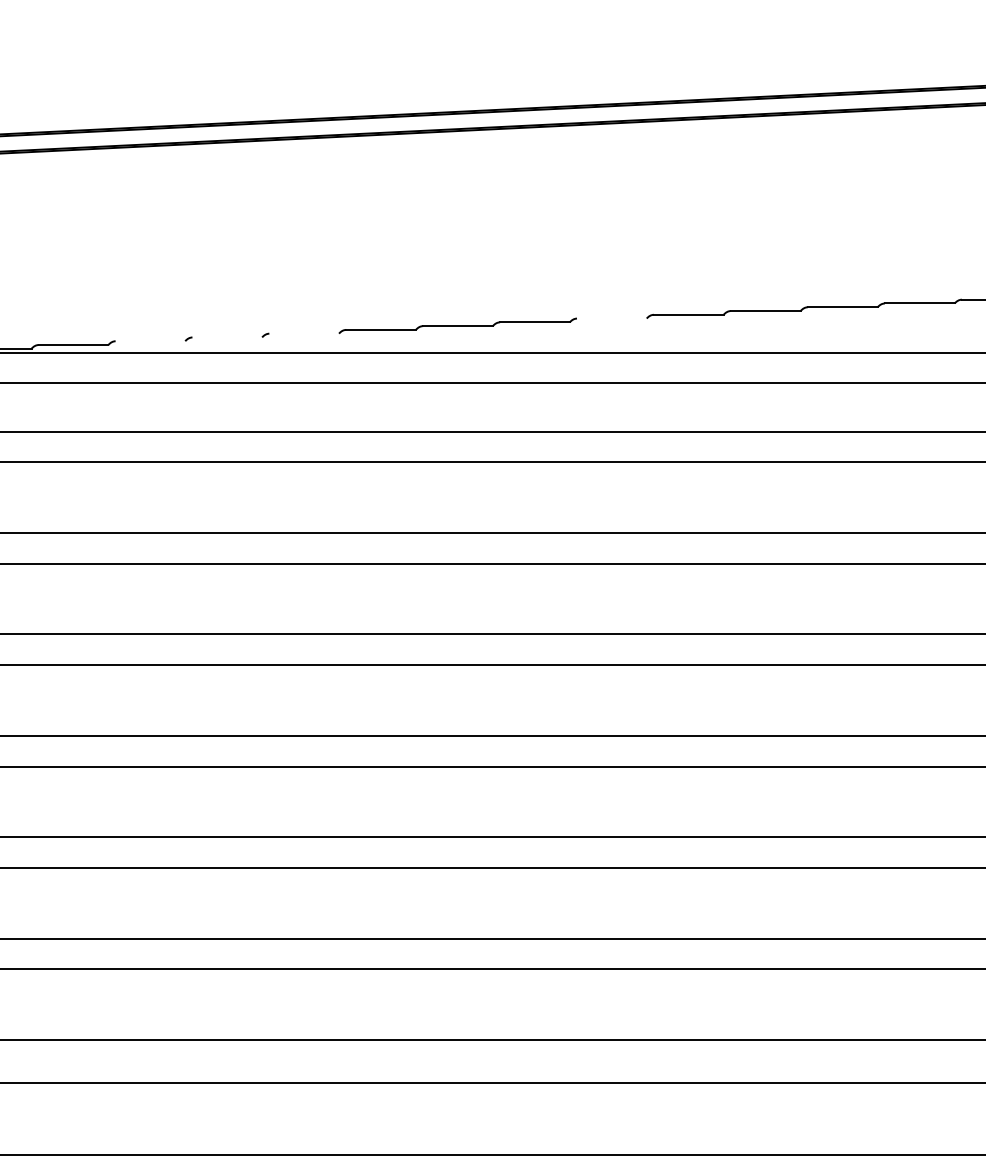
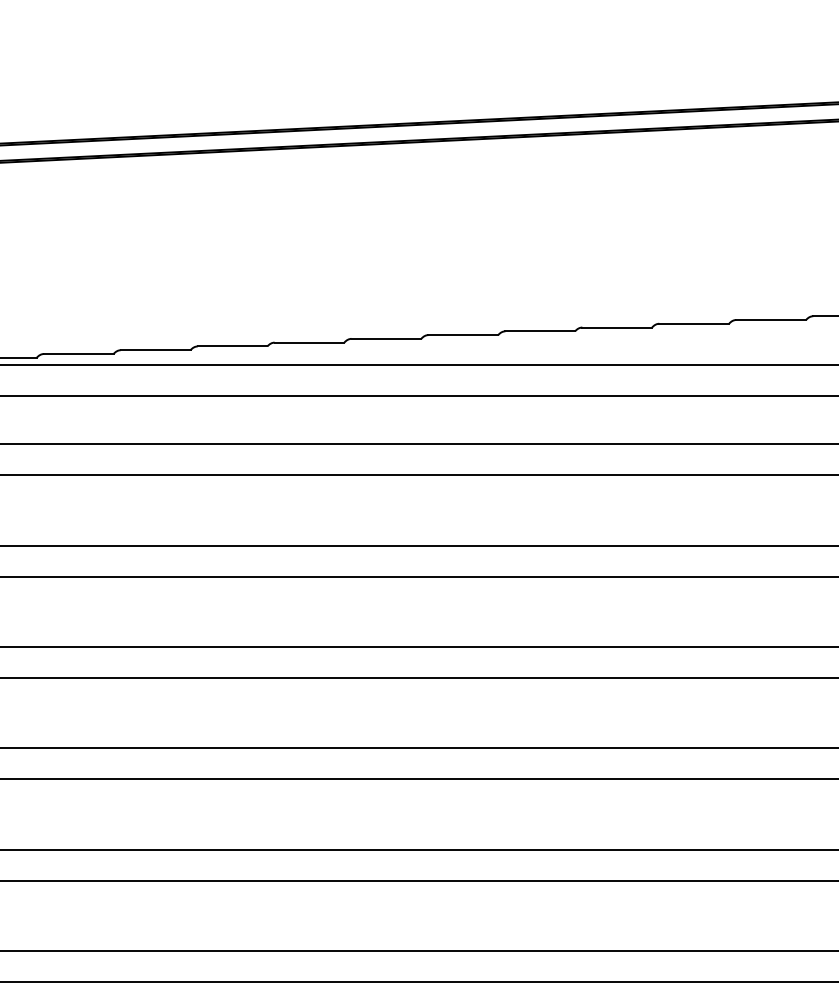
line: (611, 318) -> (539, 331), added
line: (304, 333) -> (232, 346), added
line: (227, 337) -> (155, 350), added
line: (150, 341) -> (78, 354), added

